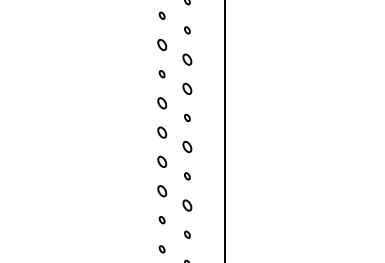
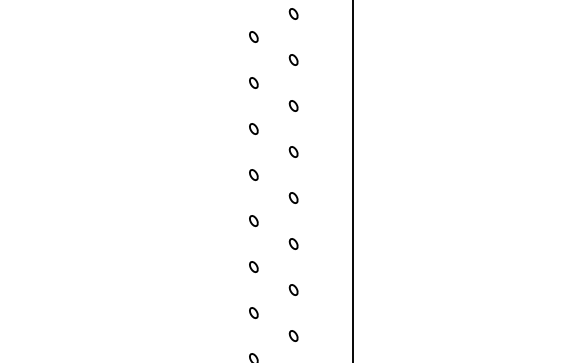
part: (161, 44) -> (252, 82), size x0.62
part: (187, 59) -> (293, 105), size x0.62
part: (187, 88) -> (293, 151), size x0.62
part: (161, 103) -> (252, 175), size x0.62
part: (161, 132) -> (252, 220), size x0.62
part: (187, 147) -> (293, 244), size x0.62
part: (161, 161) -> (252, 266), size x0.62
part: (161, 190) -> (252, 312), size x0.62
part: (187, 205) -> (293, 335), size x0.62

